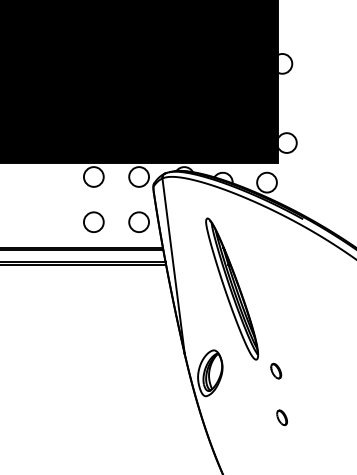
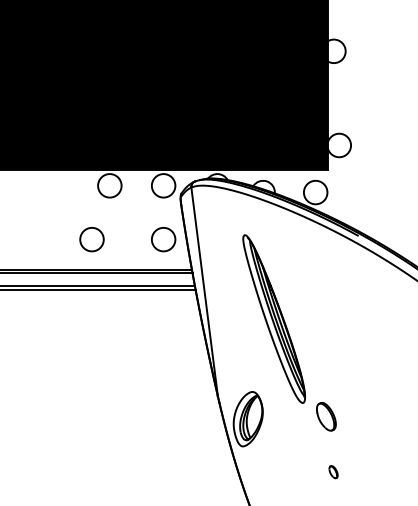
circle: (93, 221) -> (91, 238), moved
part: (276, 370) -> (326, 415), size x1.6
part: (281, 417) -> (332, 471), size x0.7

